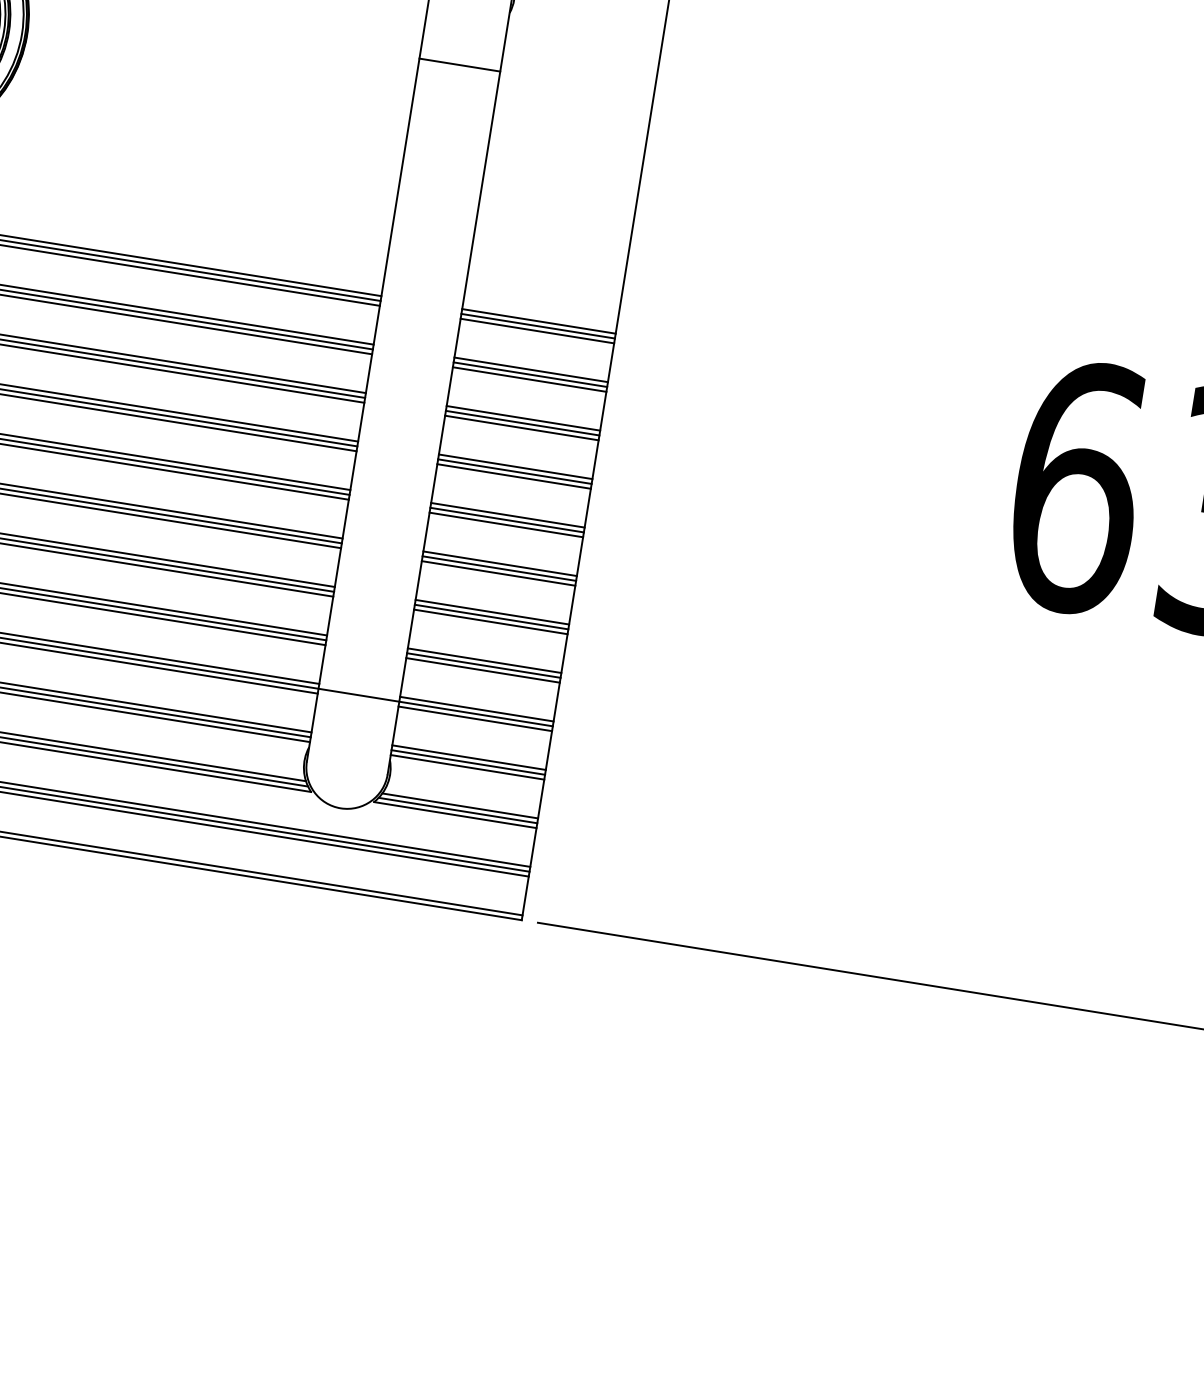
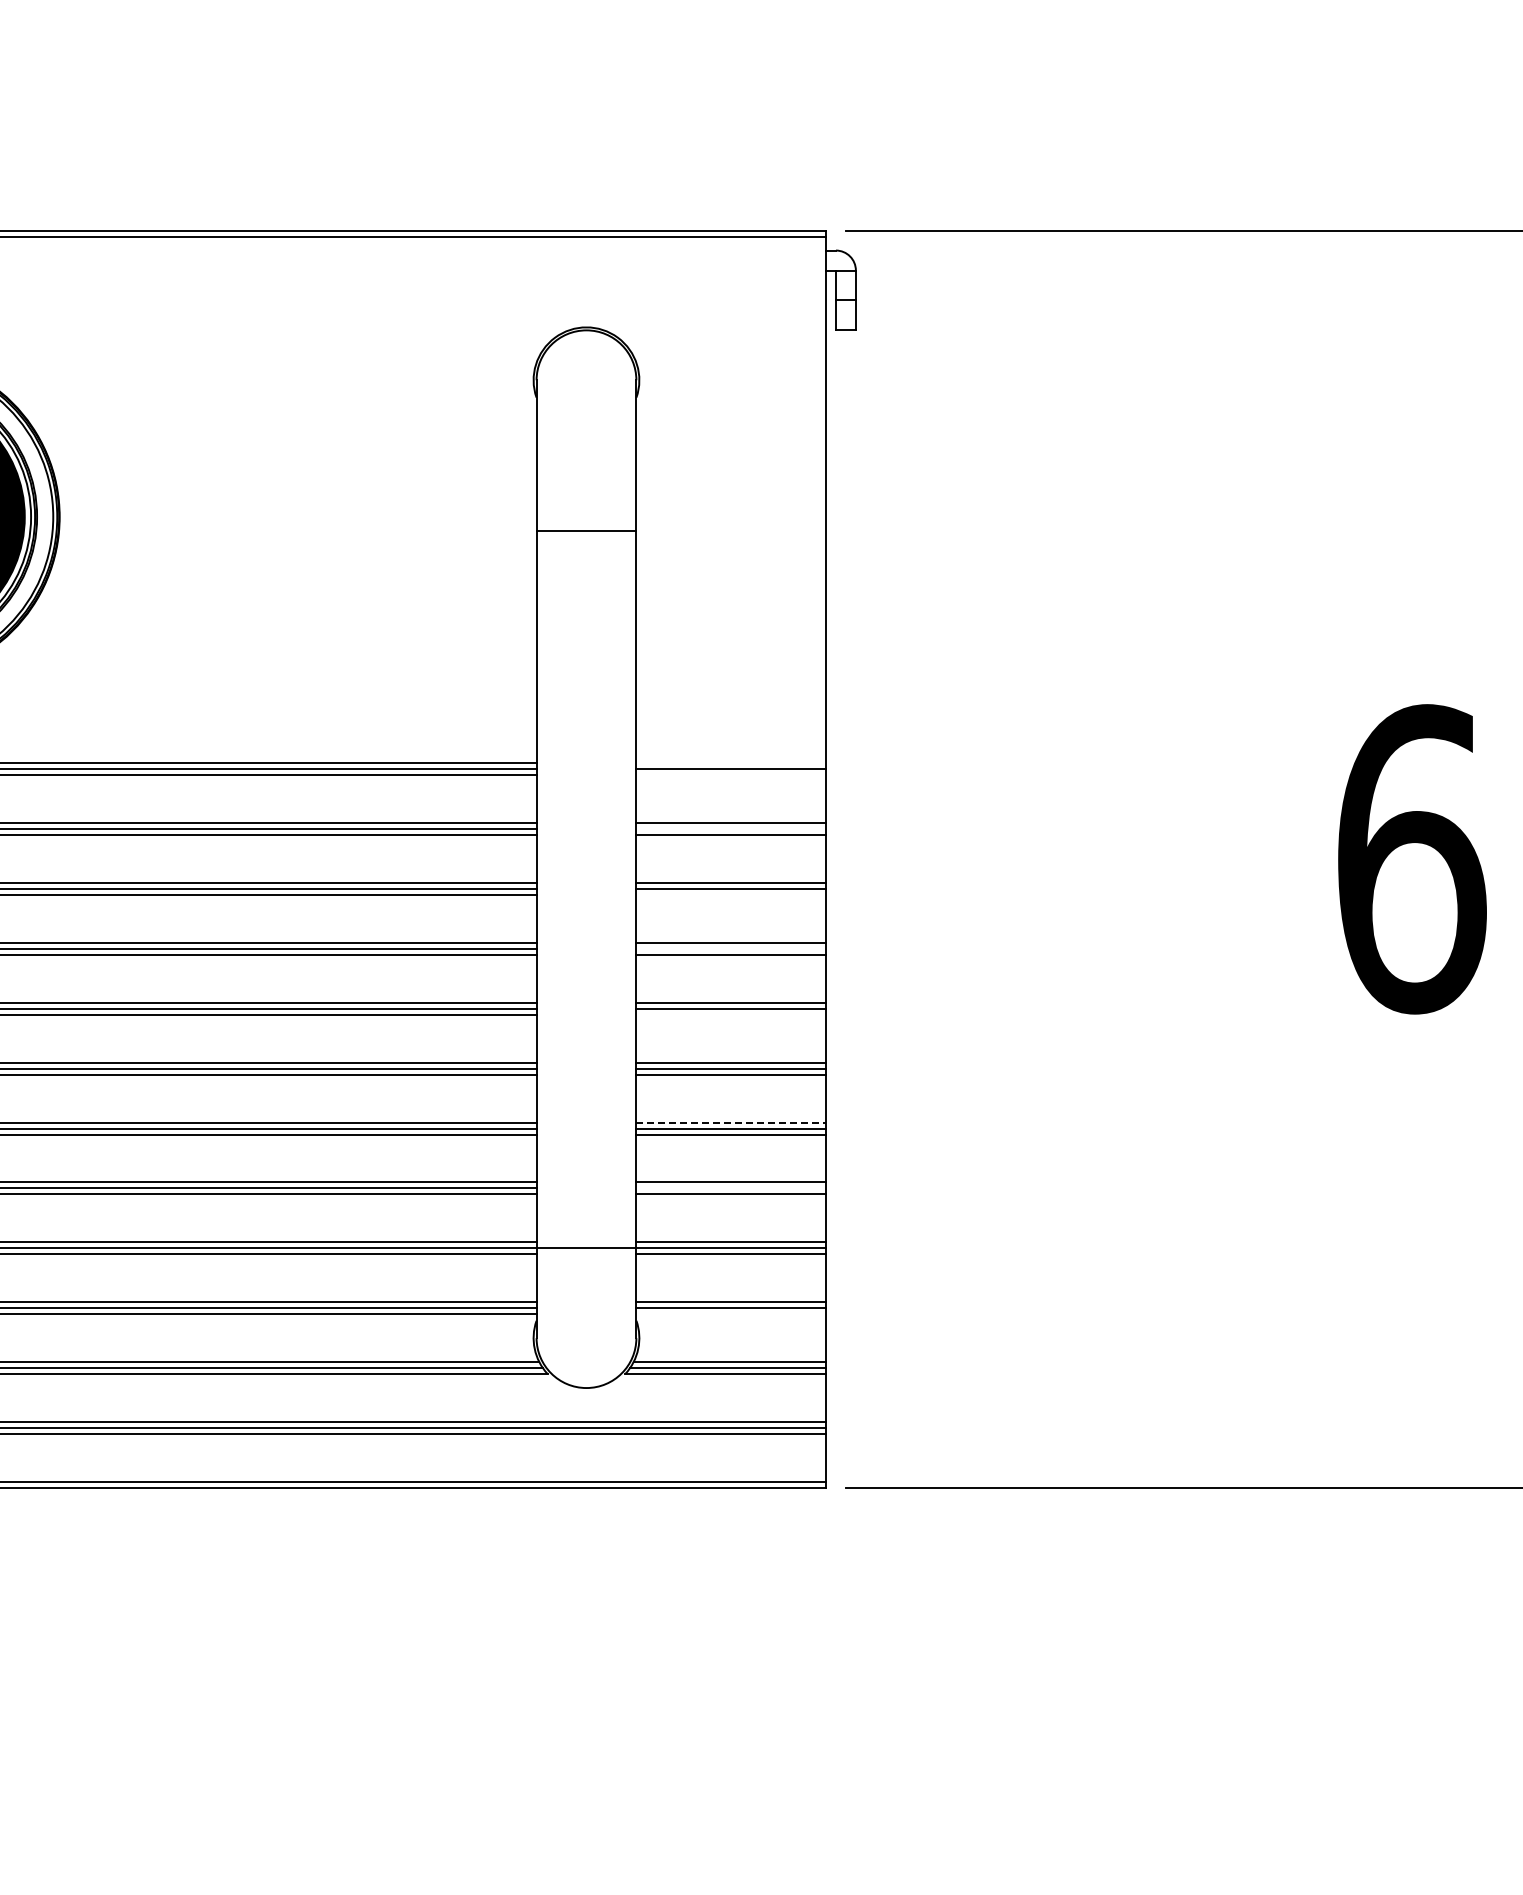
line: (459, 65) -> (586, 531), moved
line: (538, 321) -> (730, 763), removed
line: (536, 331) -> (730, 775), removed
line: (529, 374) -> (730, 829), removed
line: (521, 428) -> (730, 895), removed
line: (514, 471) -> (730, 949), removed
line: (505, 524) -> (730, 1014), removed
line: (492, 612) -> (731, 1122), solid -> dashed
line: (483, 665) -> (730, 1188), removed
line: (466, 767) -> (730, 1314), removed

